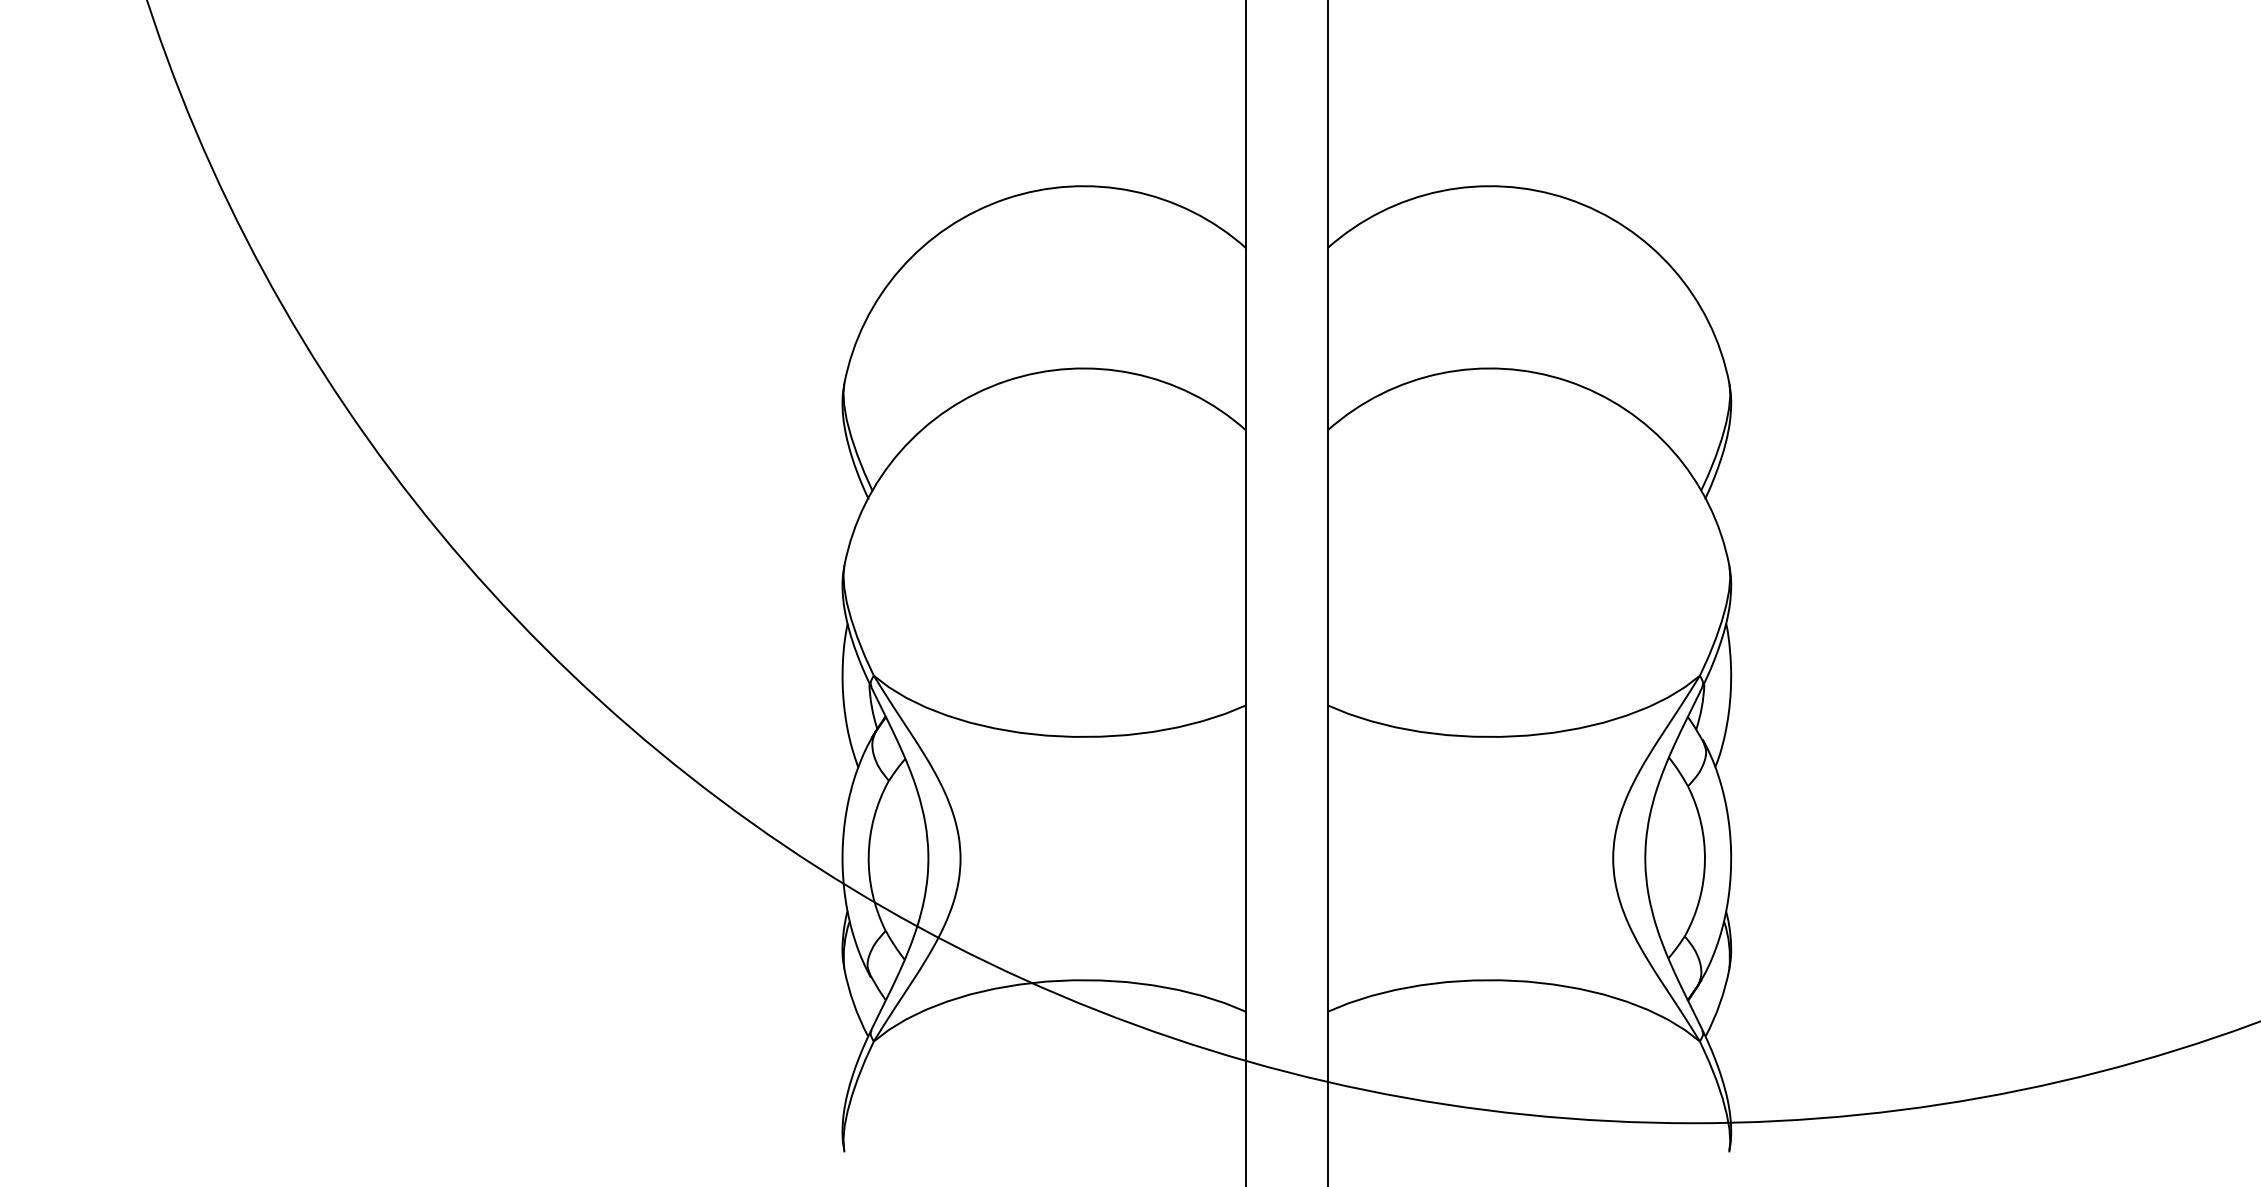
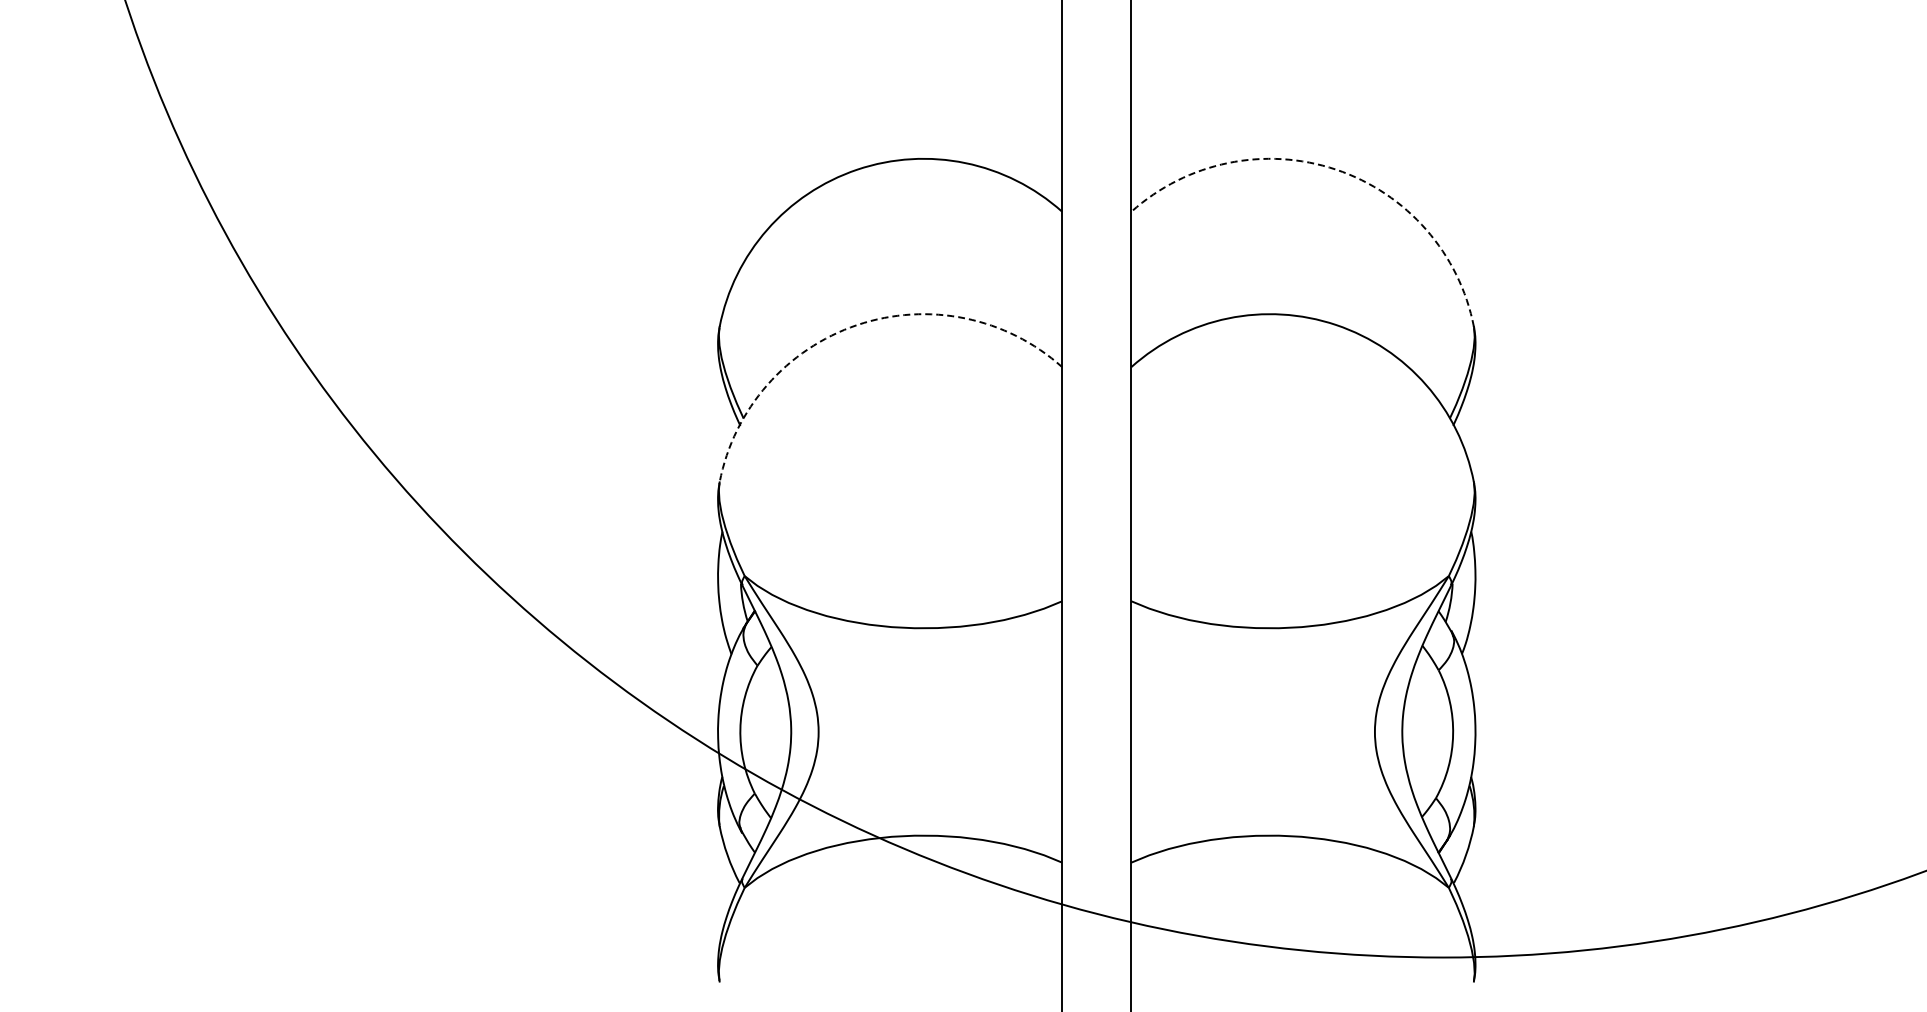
arc: (1568, 198) -> (1336, 169), solid -> dashed
arc: (1006, 381) -> (857, 325), solid -> dashed

